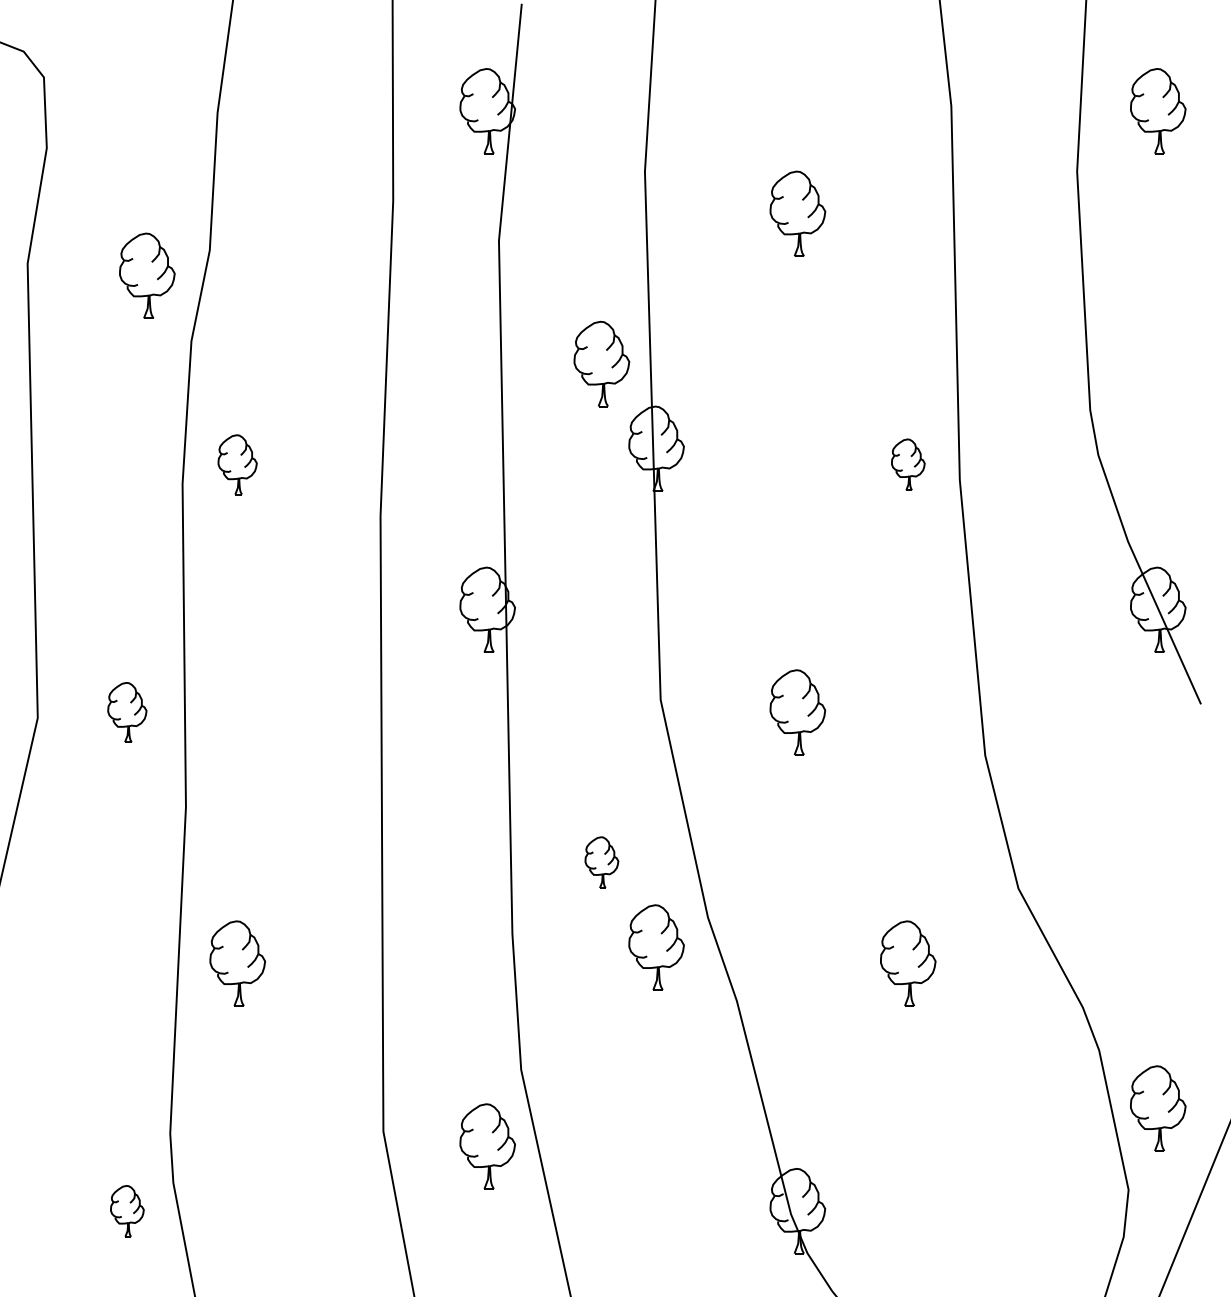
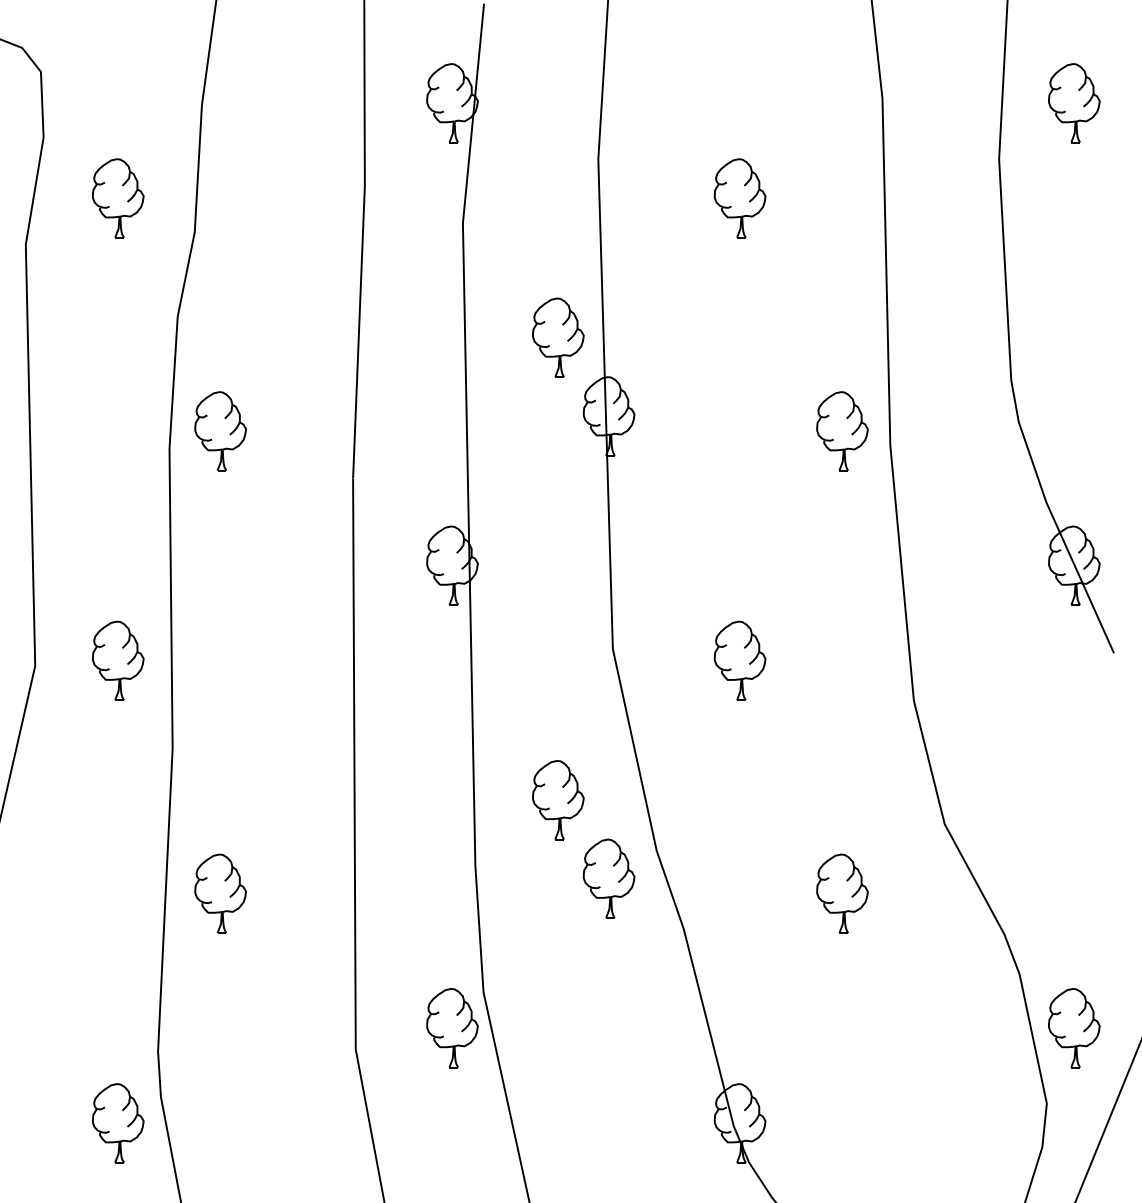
part: (147, 275) -> (118, 198), moved
part: (237, 464) -> (220, 430), size x1.43
part: (908, 464) -> (842, 430), size x1.67
part: (127, 712) -> (118, 660), size x1.43
part: (601, 862) -> (558, 799), size x1.67
part: (487, 1146) -> (452, 1028), moved
part: (127, 1211) -> (118, 1123), size x1.67

